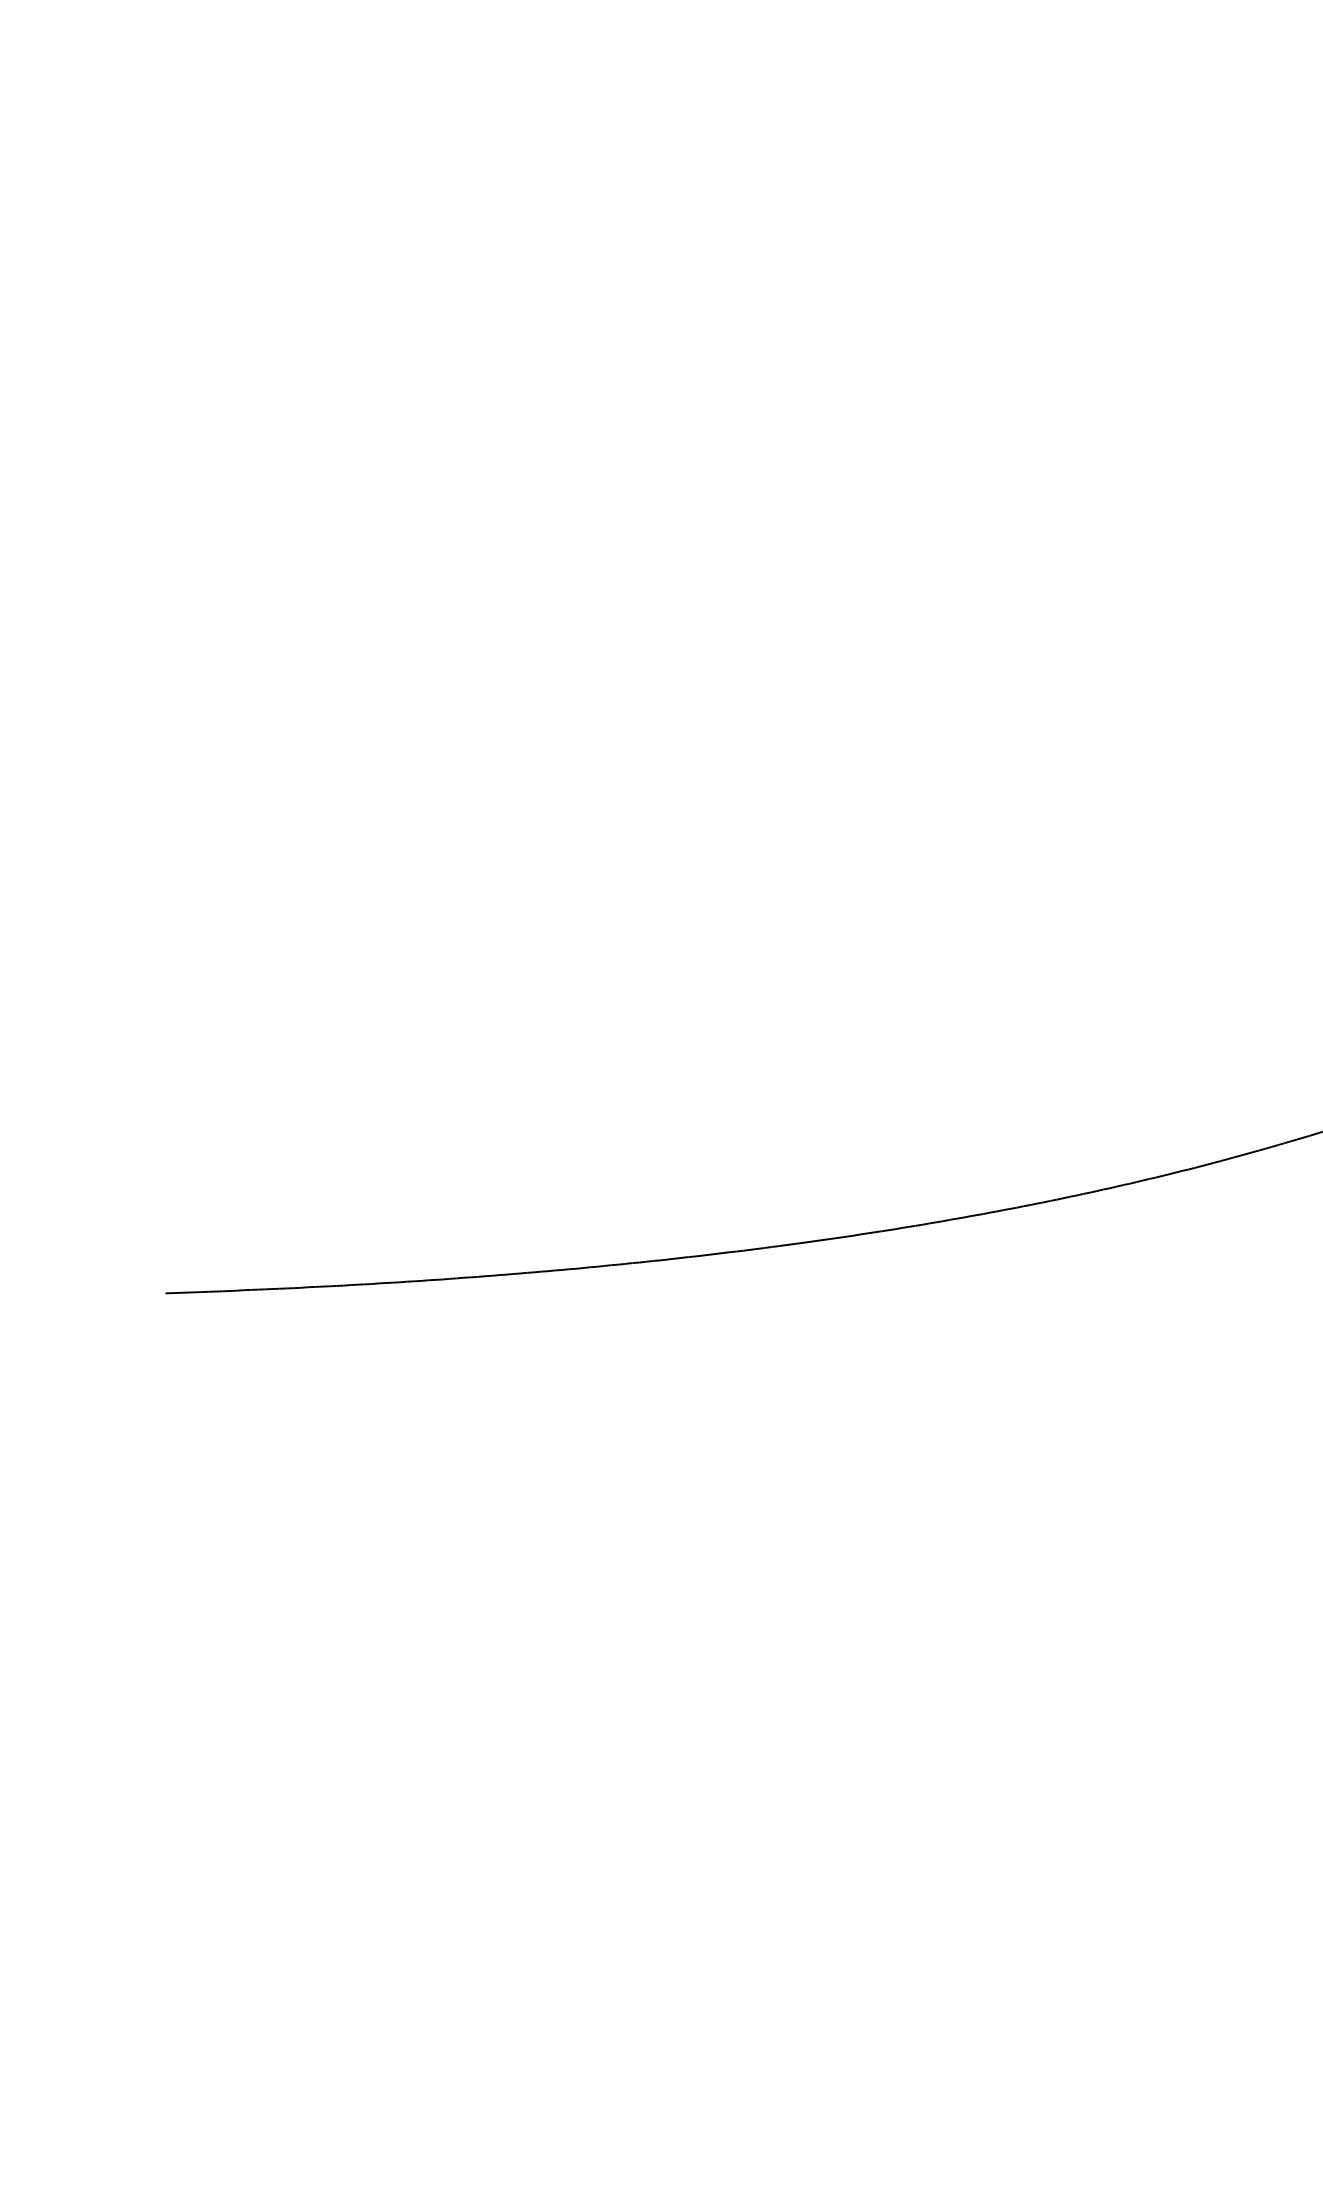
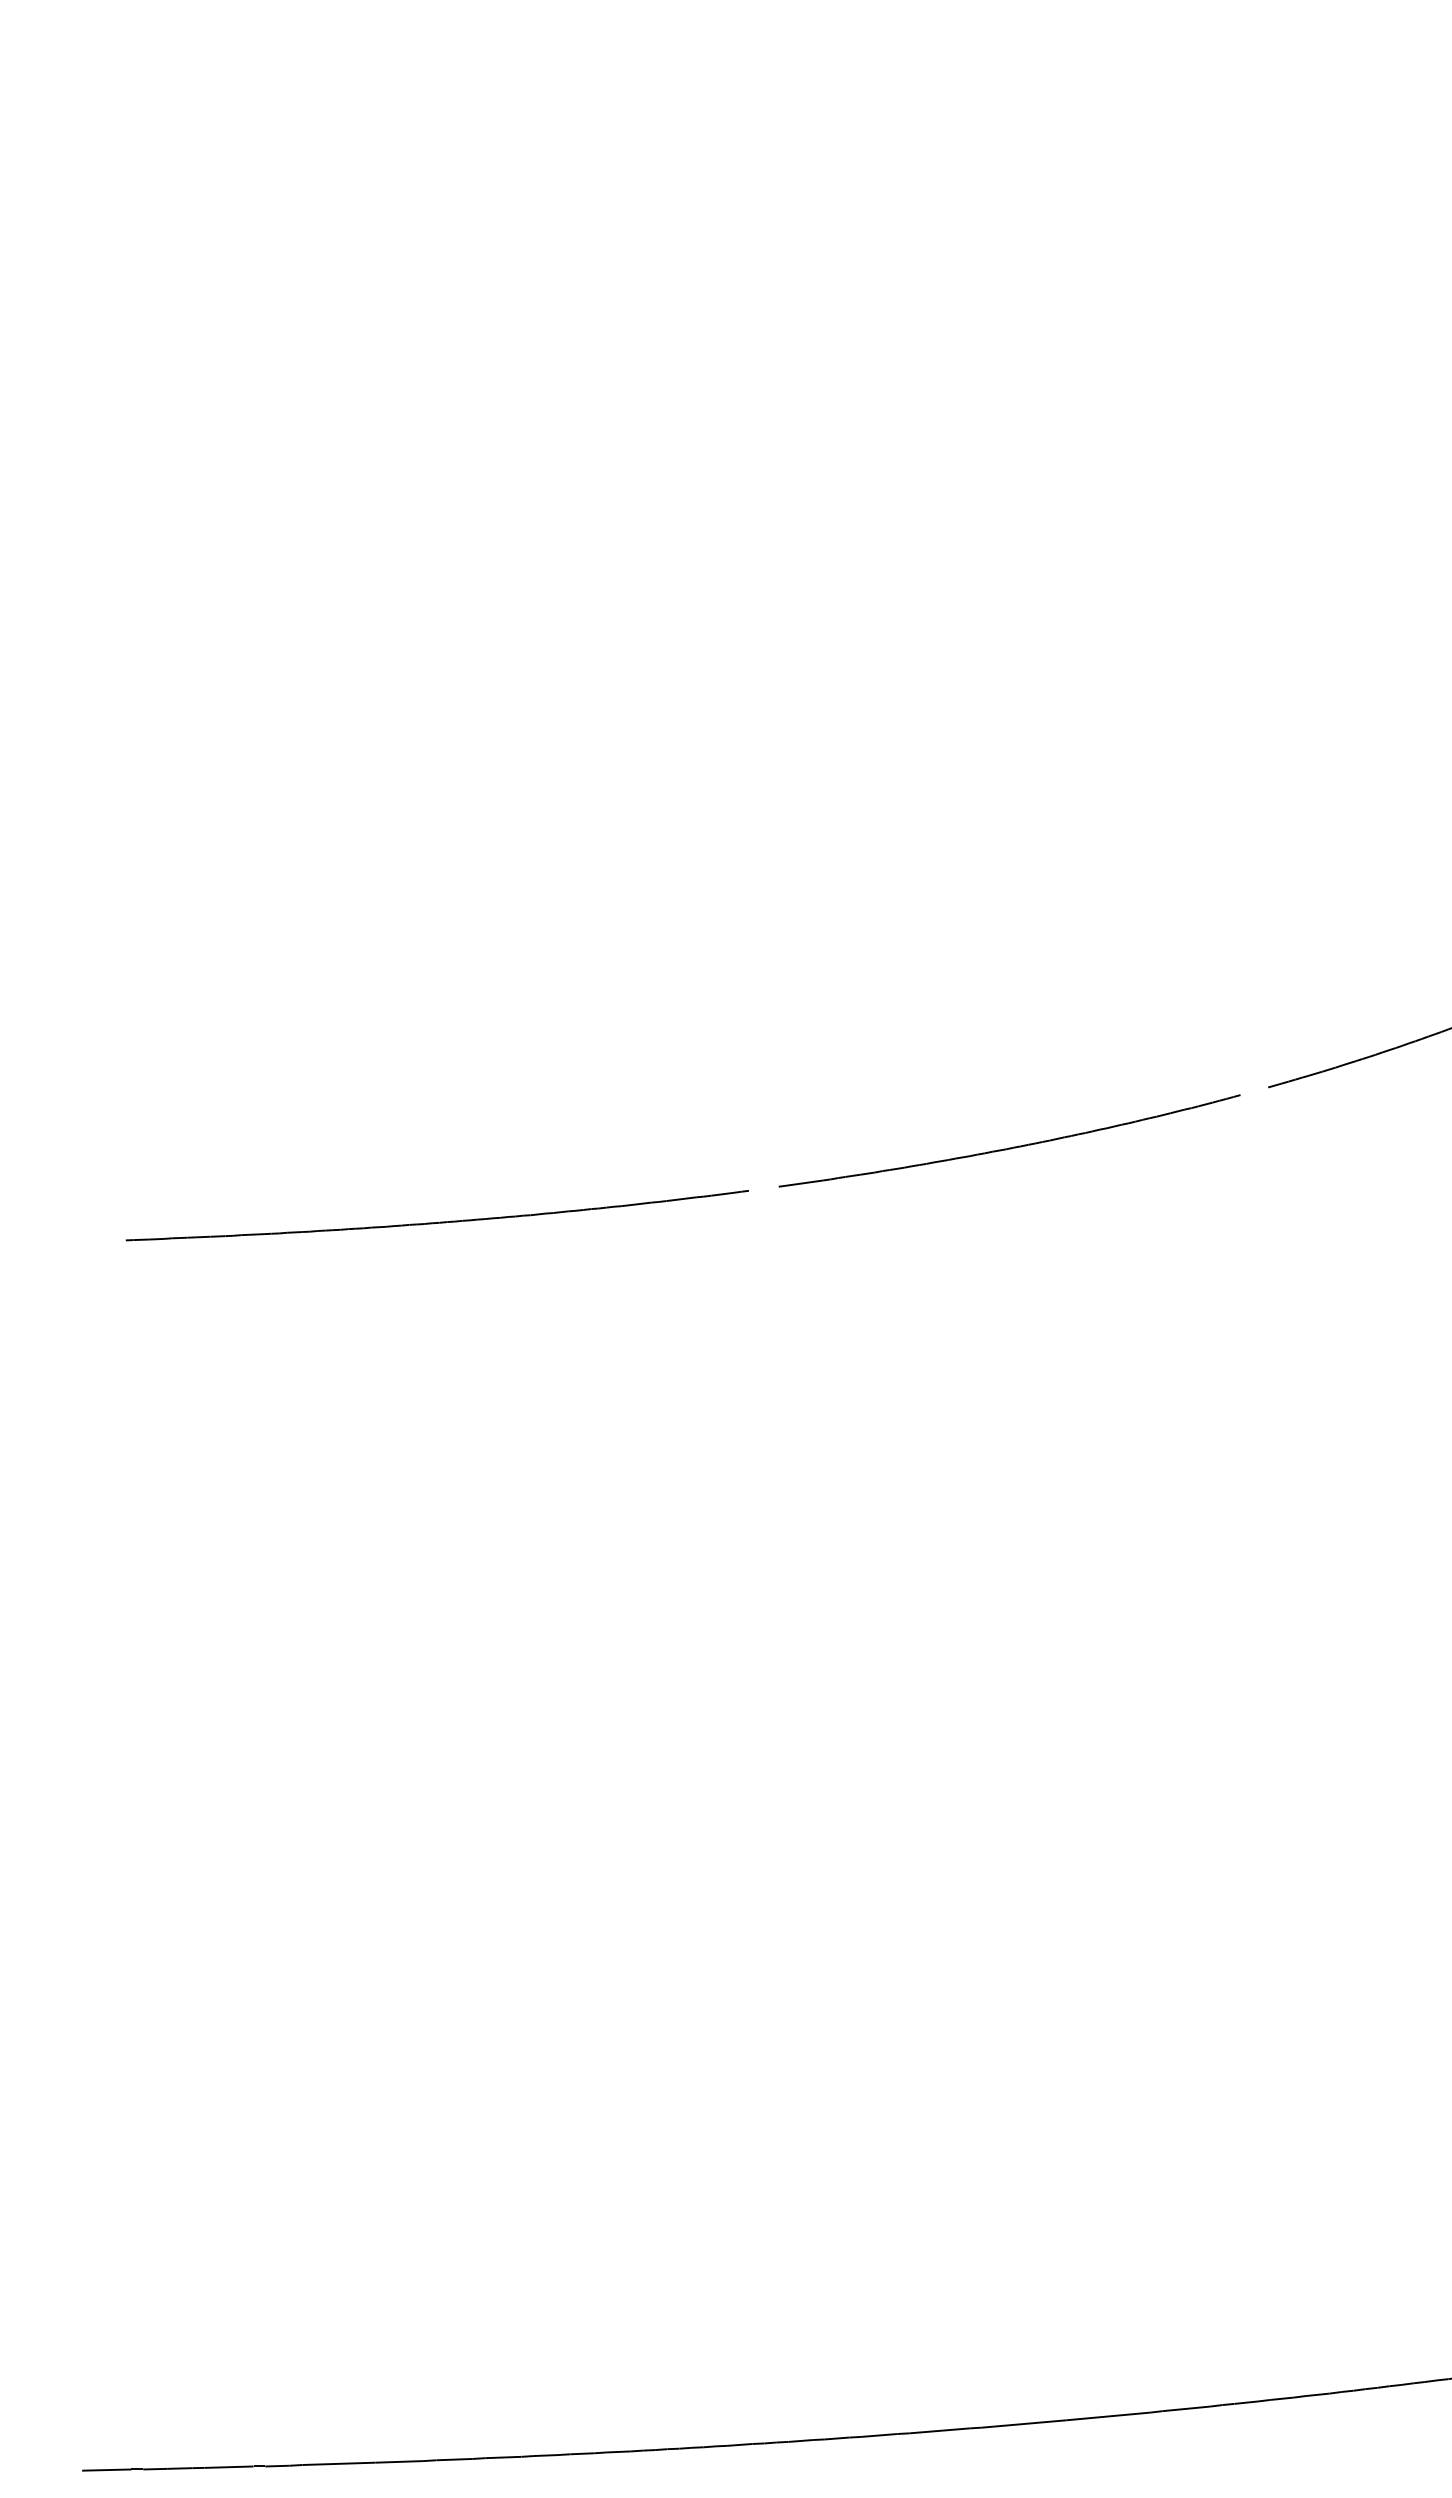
line: (1246, 1154) -> (1254, 1091), removed
line: (791, 1244) -> (763, 1188), removed
line: (183, 1292) -> (106, 1240), removed

